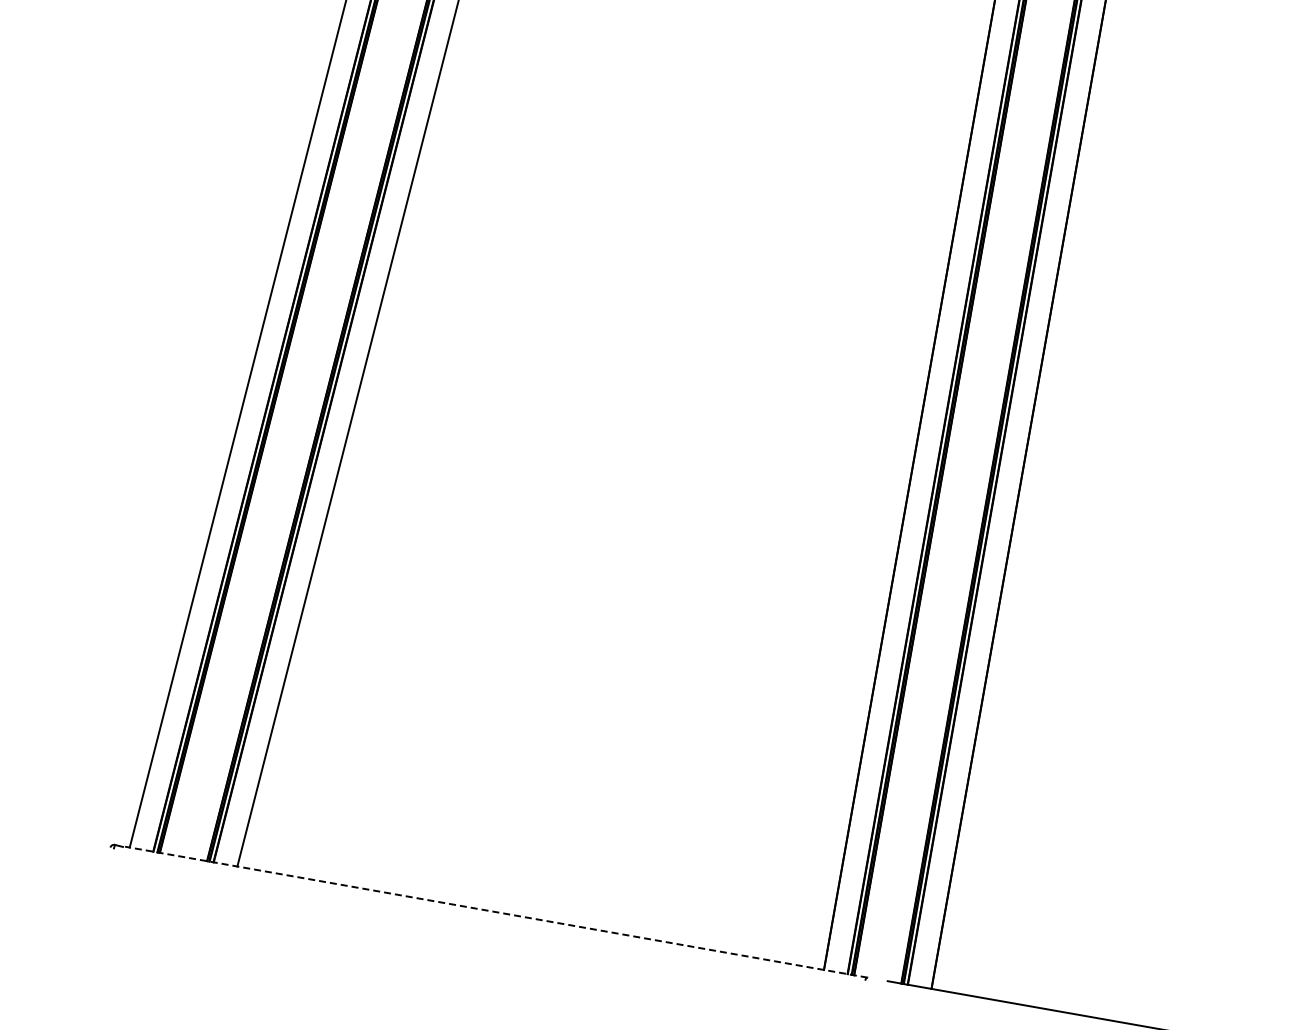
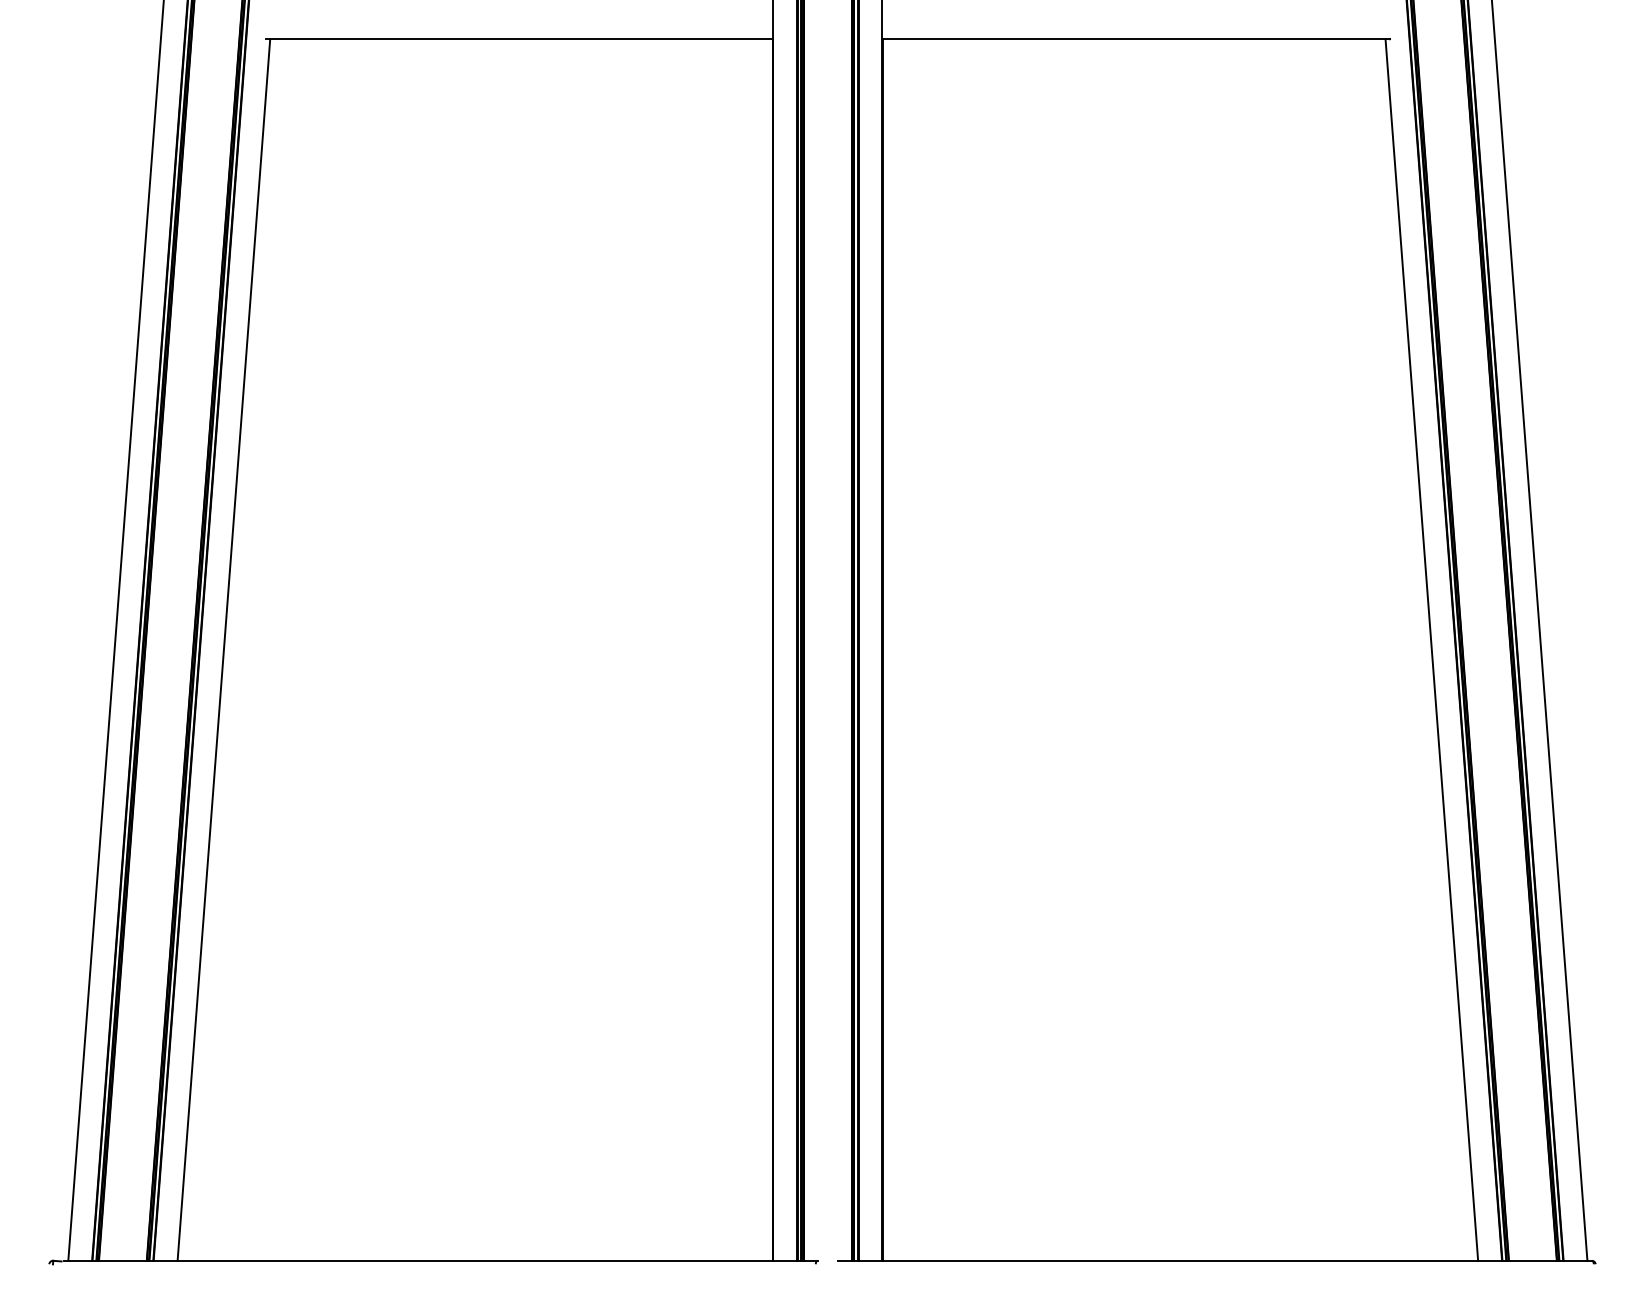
line: (496, 911) -> (440, 1260), dashed -> solid

